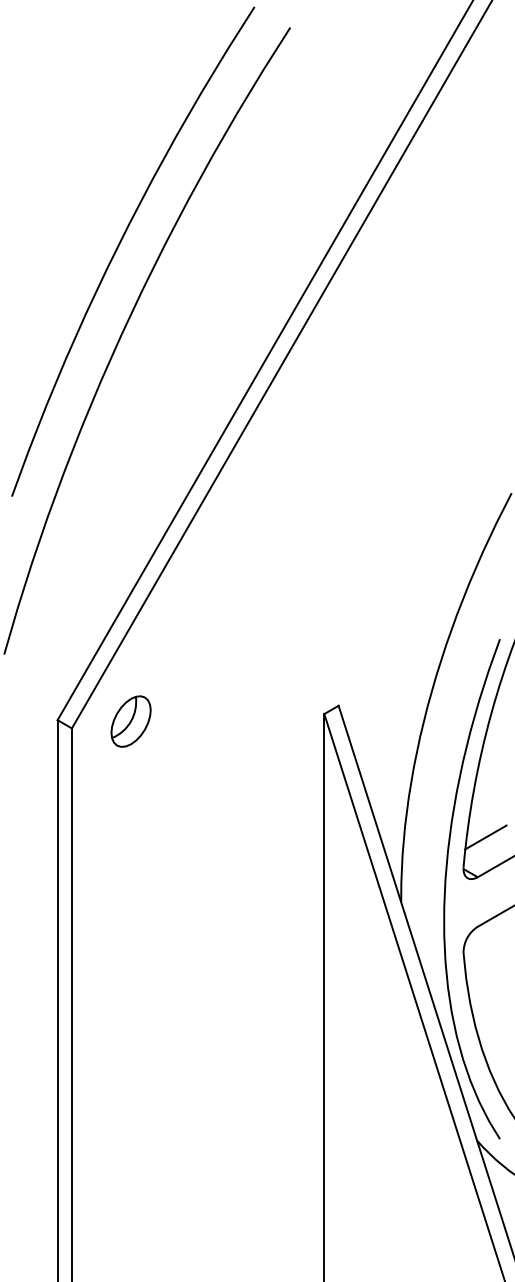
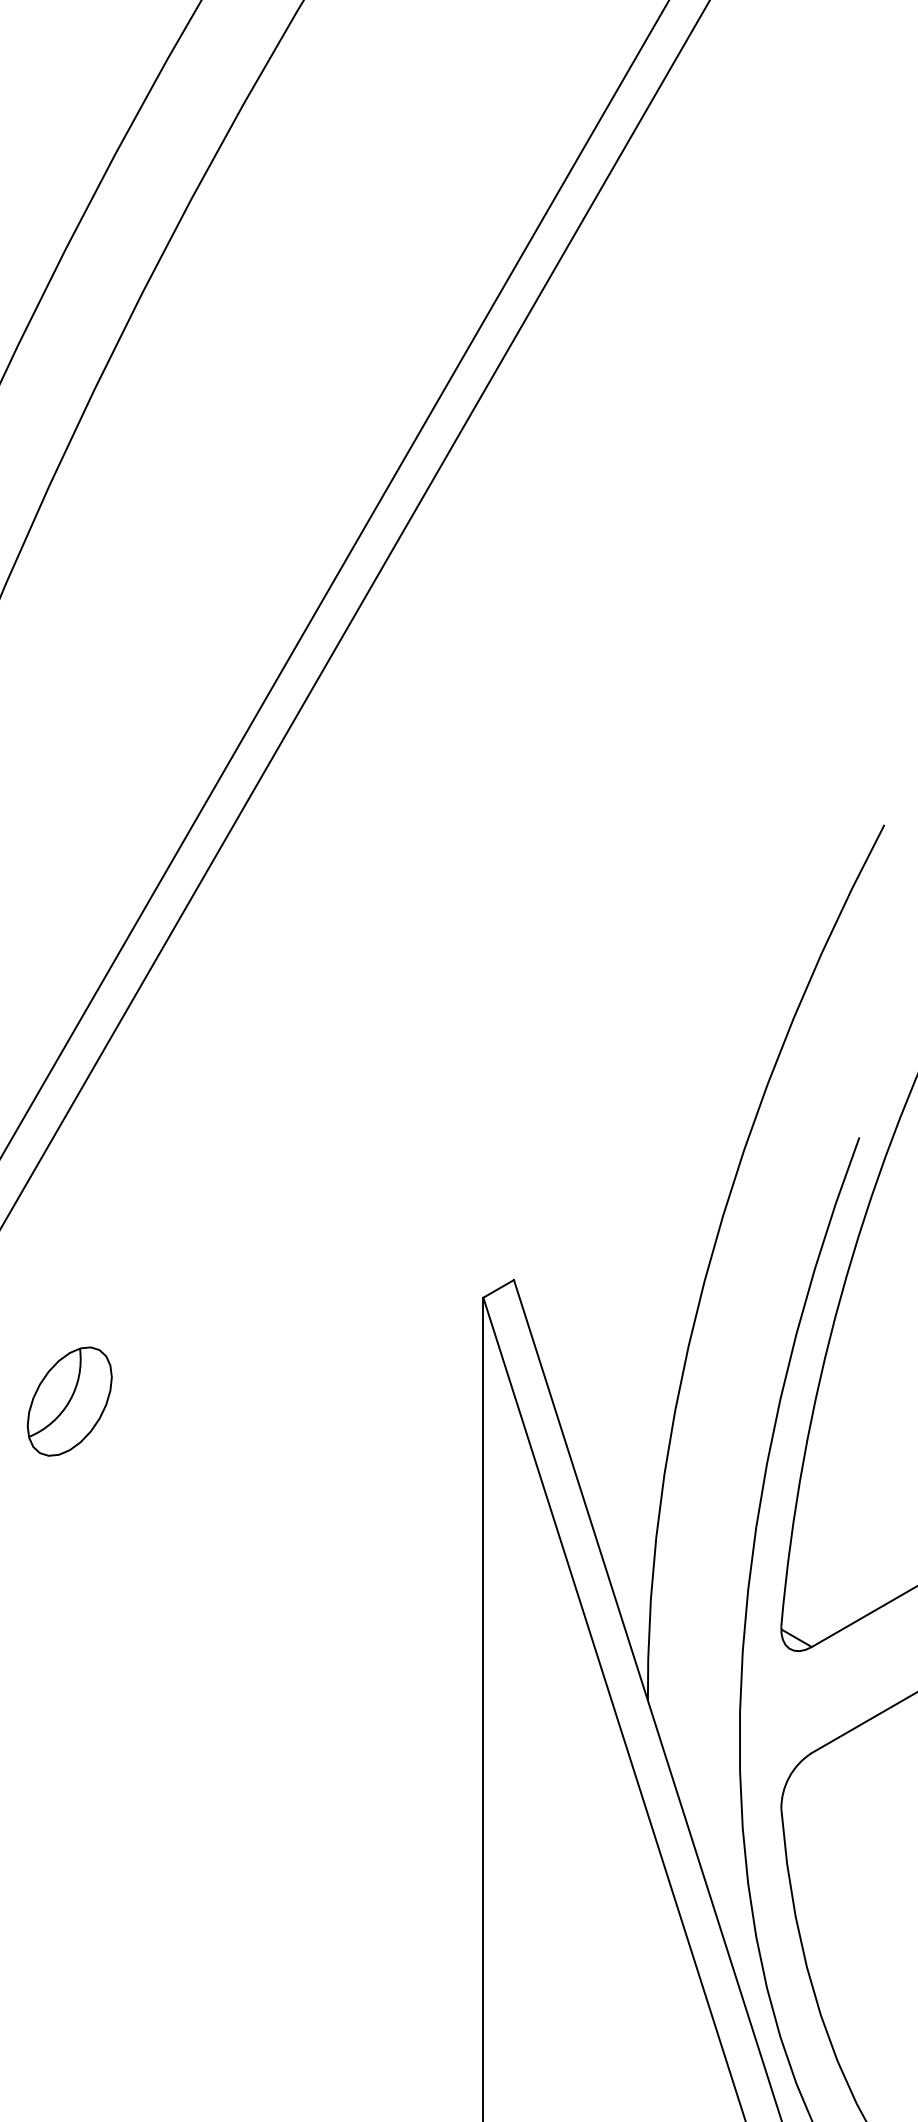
part: (130, 721) -> (68, 1401), moved
line: (485, 837) -> (828, 1561), removed

